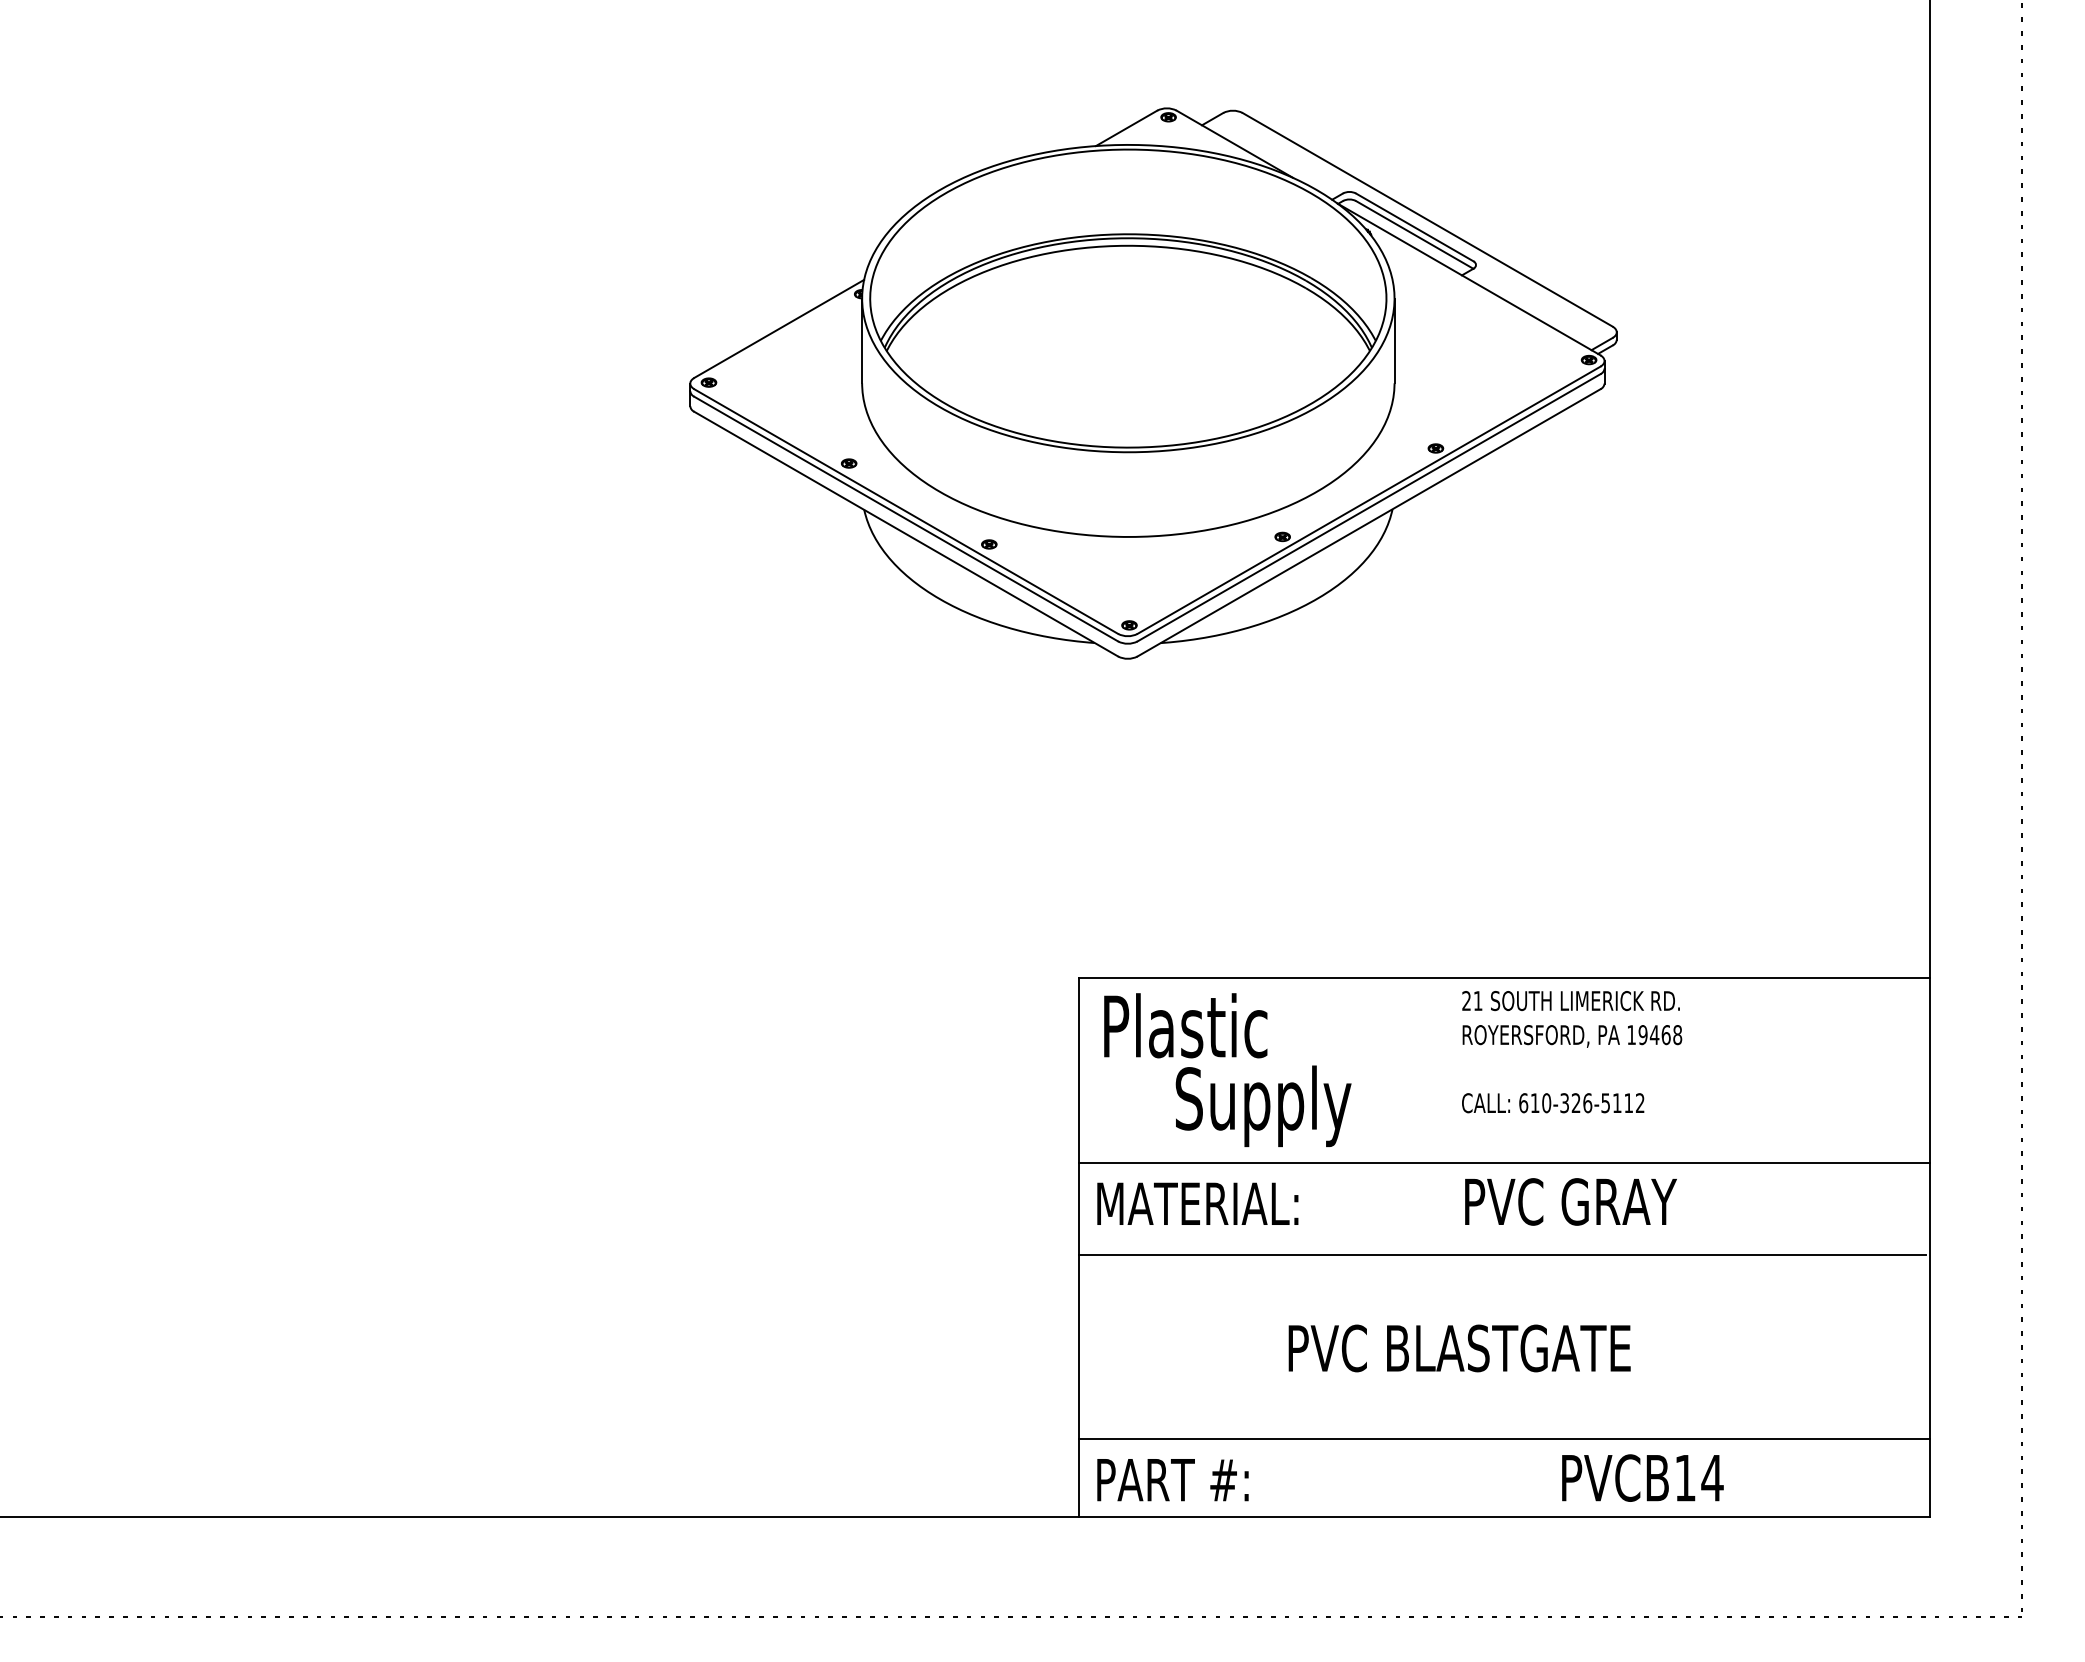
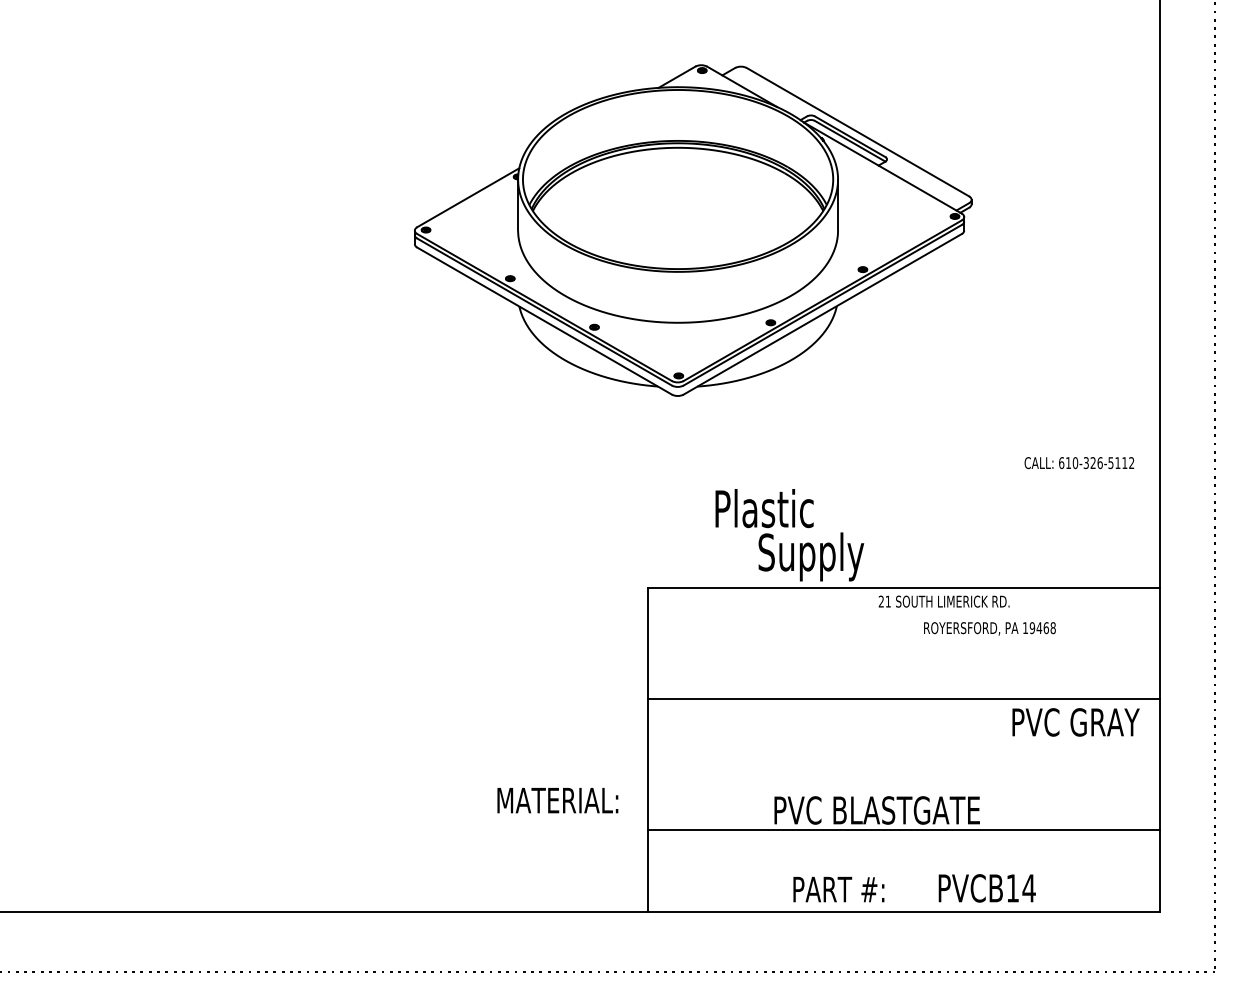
text: (1571, 1035) -> (989, 628), moved
text: (1227, 1070) -> (789, 535), moved
text: (1553, 1103) -> (1079, 463), moved
text: (1569, 1202) -> (1075, 722), moved
text: (1197, 1203) -> (557, 800), moved
line: (1501, 1255) -> (902, 754), removed
line: (1505, 1440) -> (904, 830), moved
text: (1172, 1479) -> (838, 889), moved

